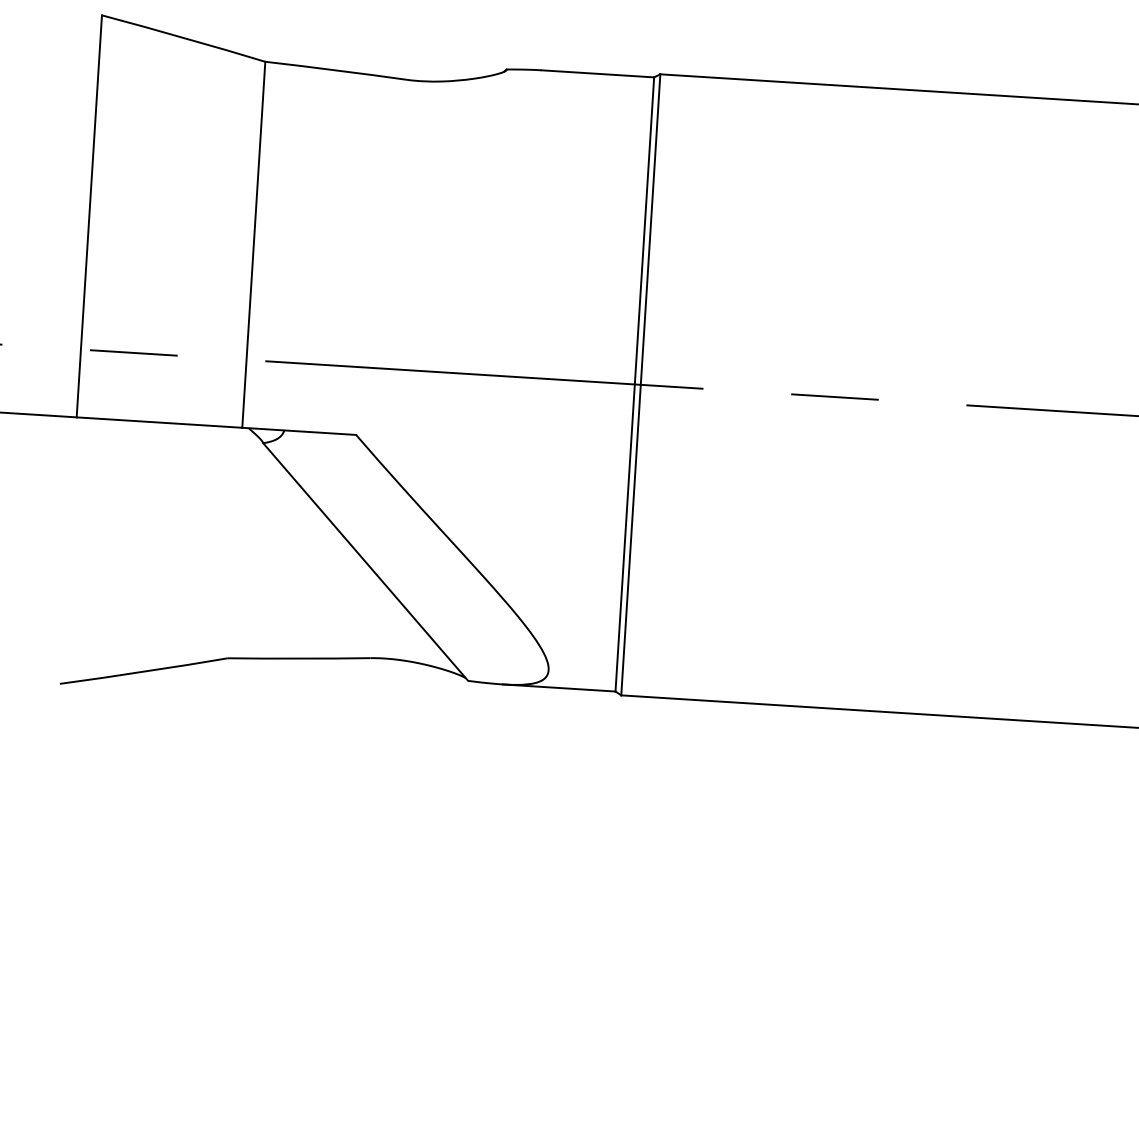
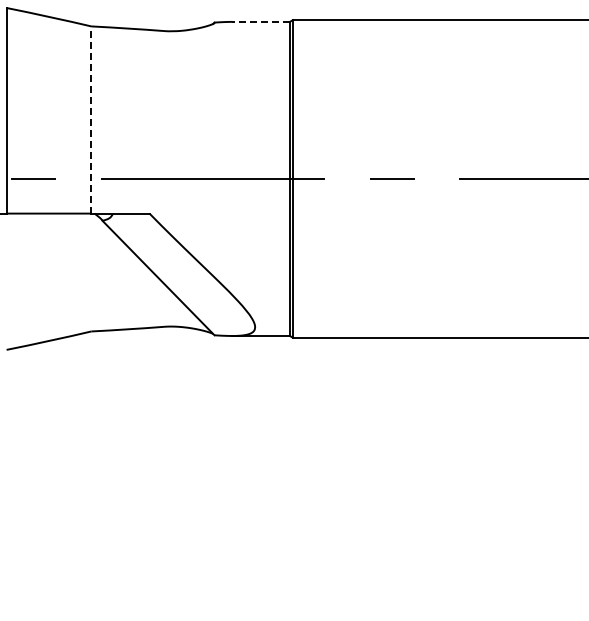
line: (598, 73) -> (261, 21), solid -> dashed
line: (254, 245) -> (91, 120), solid -> dashed

